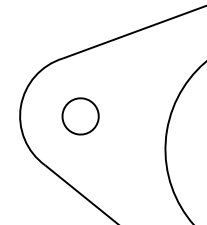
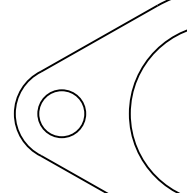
circle: (80, 115) -> (61, 113), size x1.67

